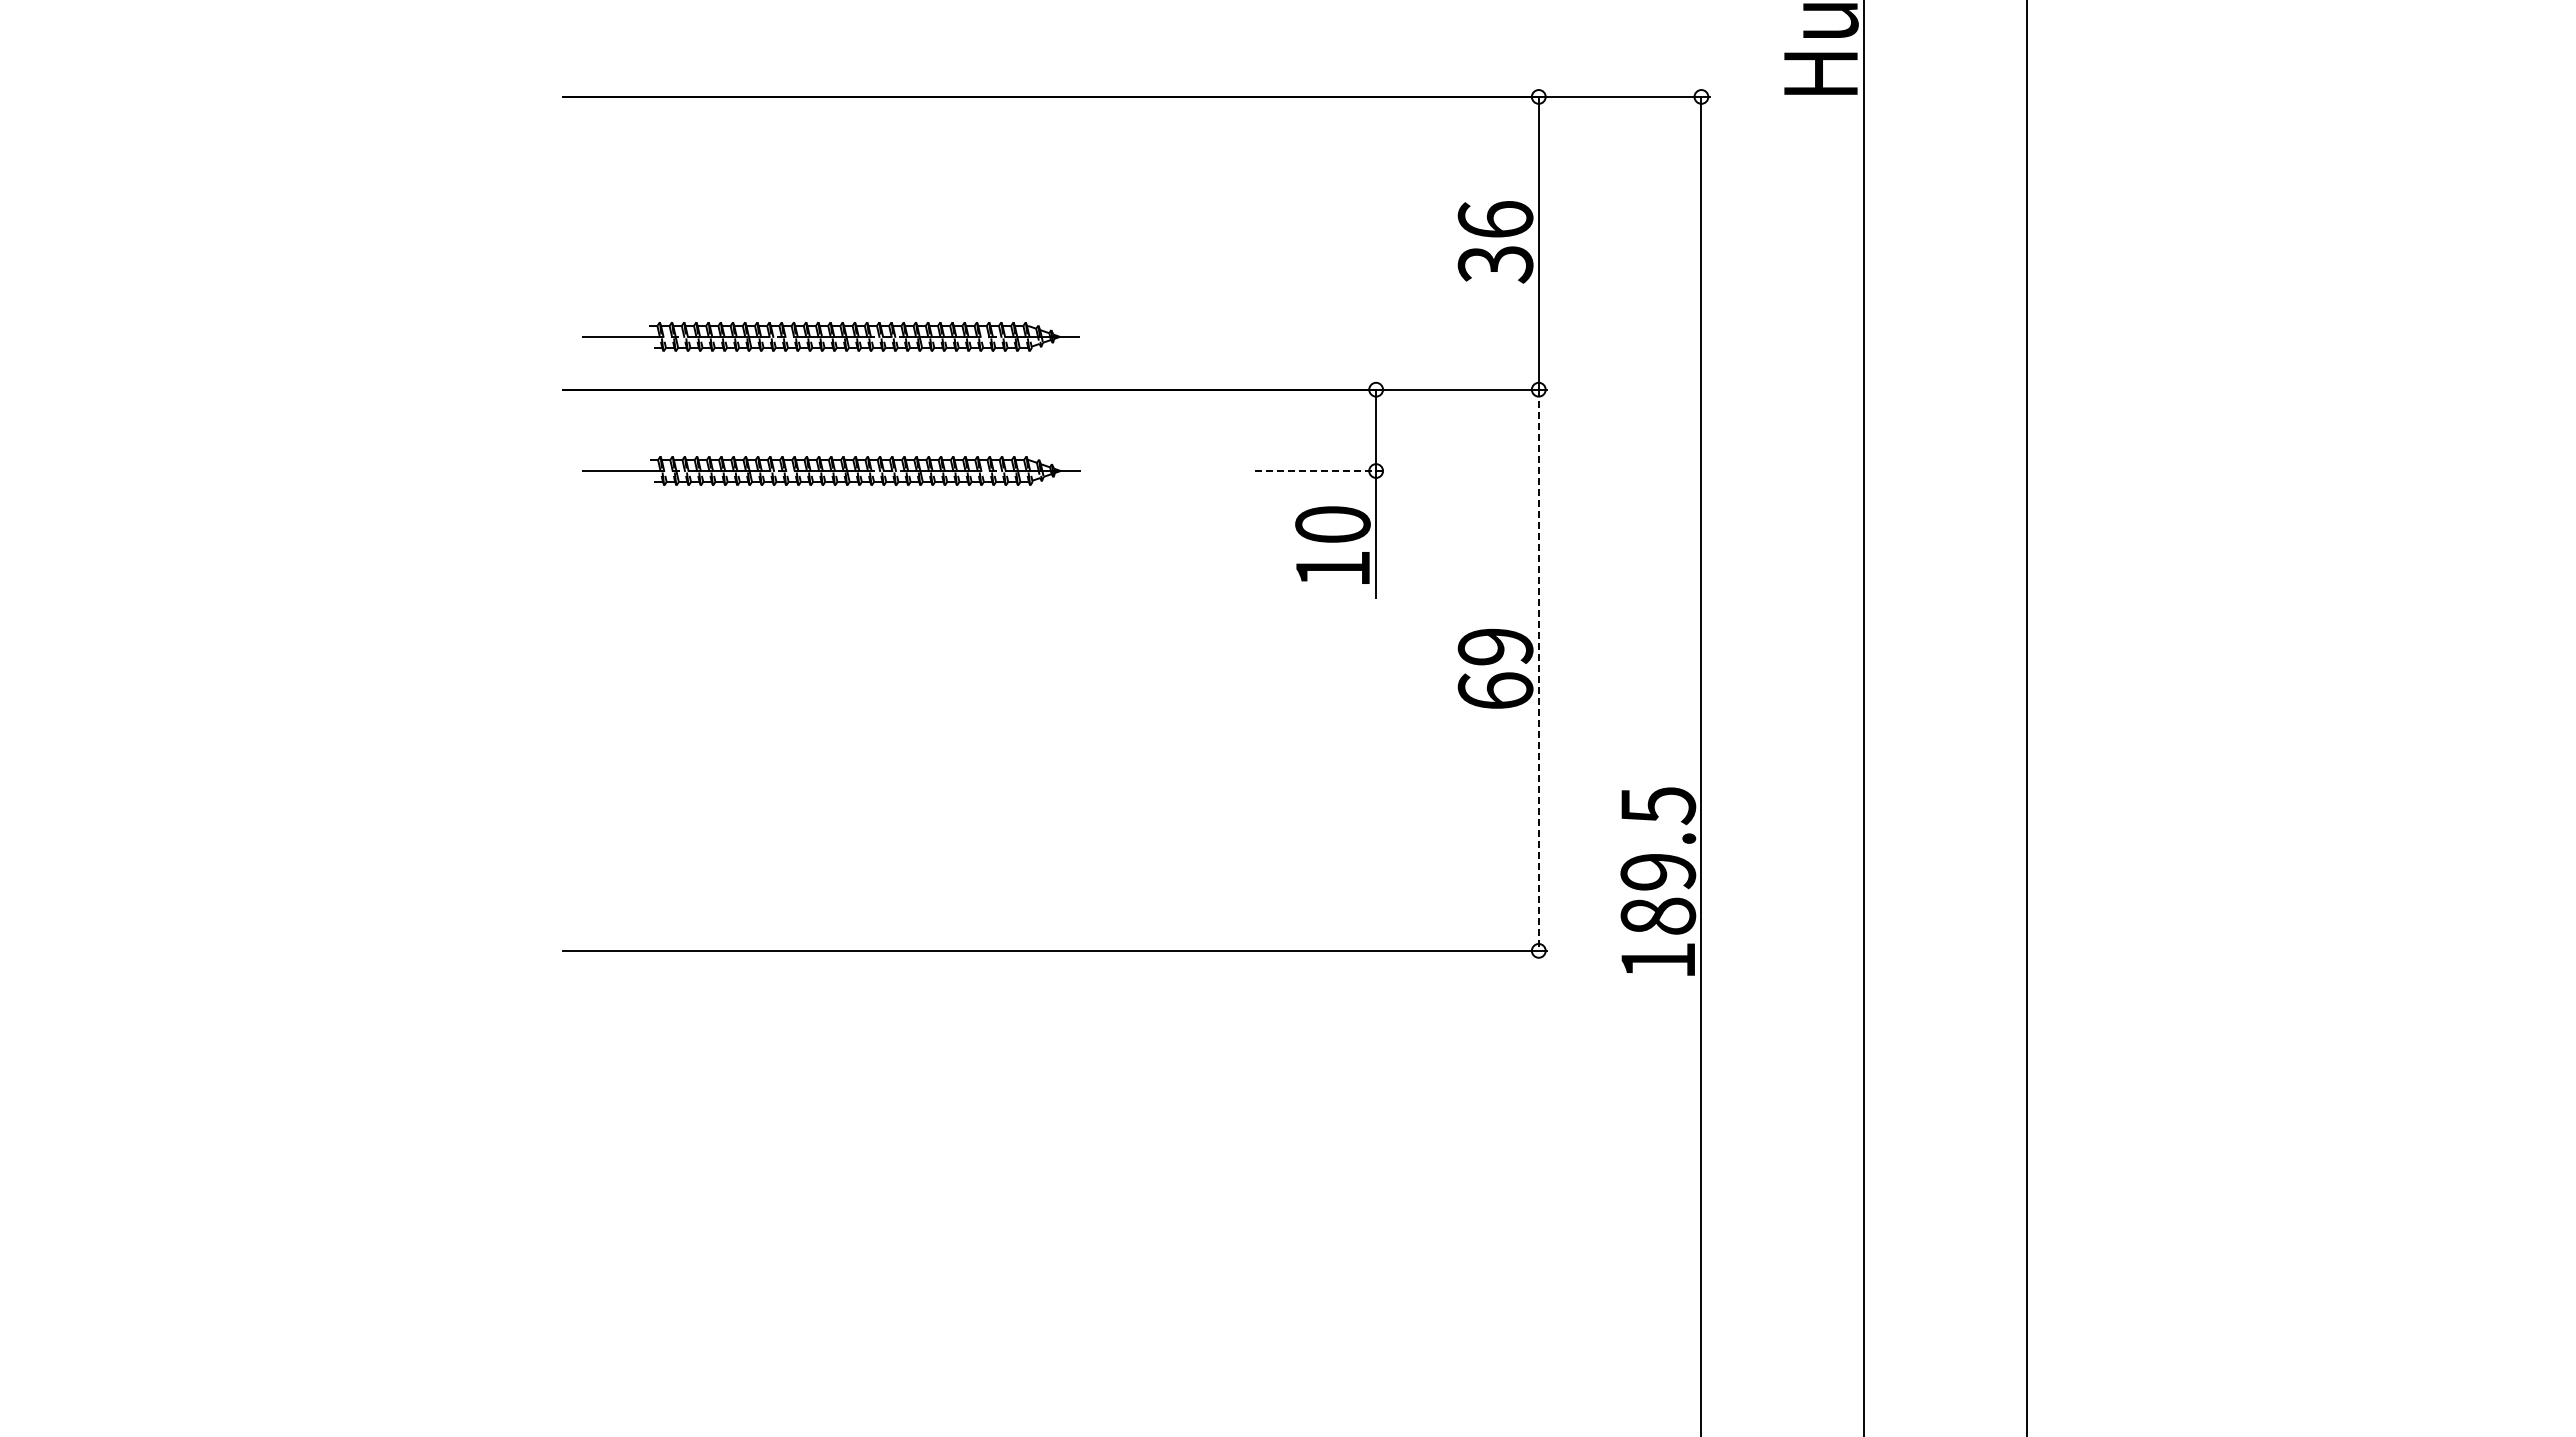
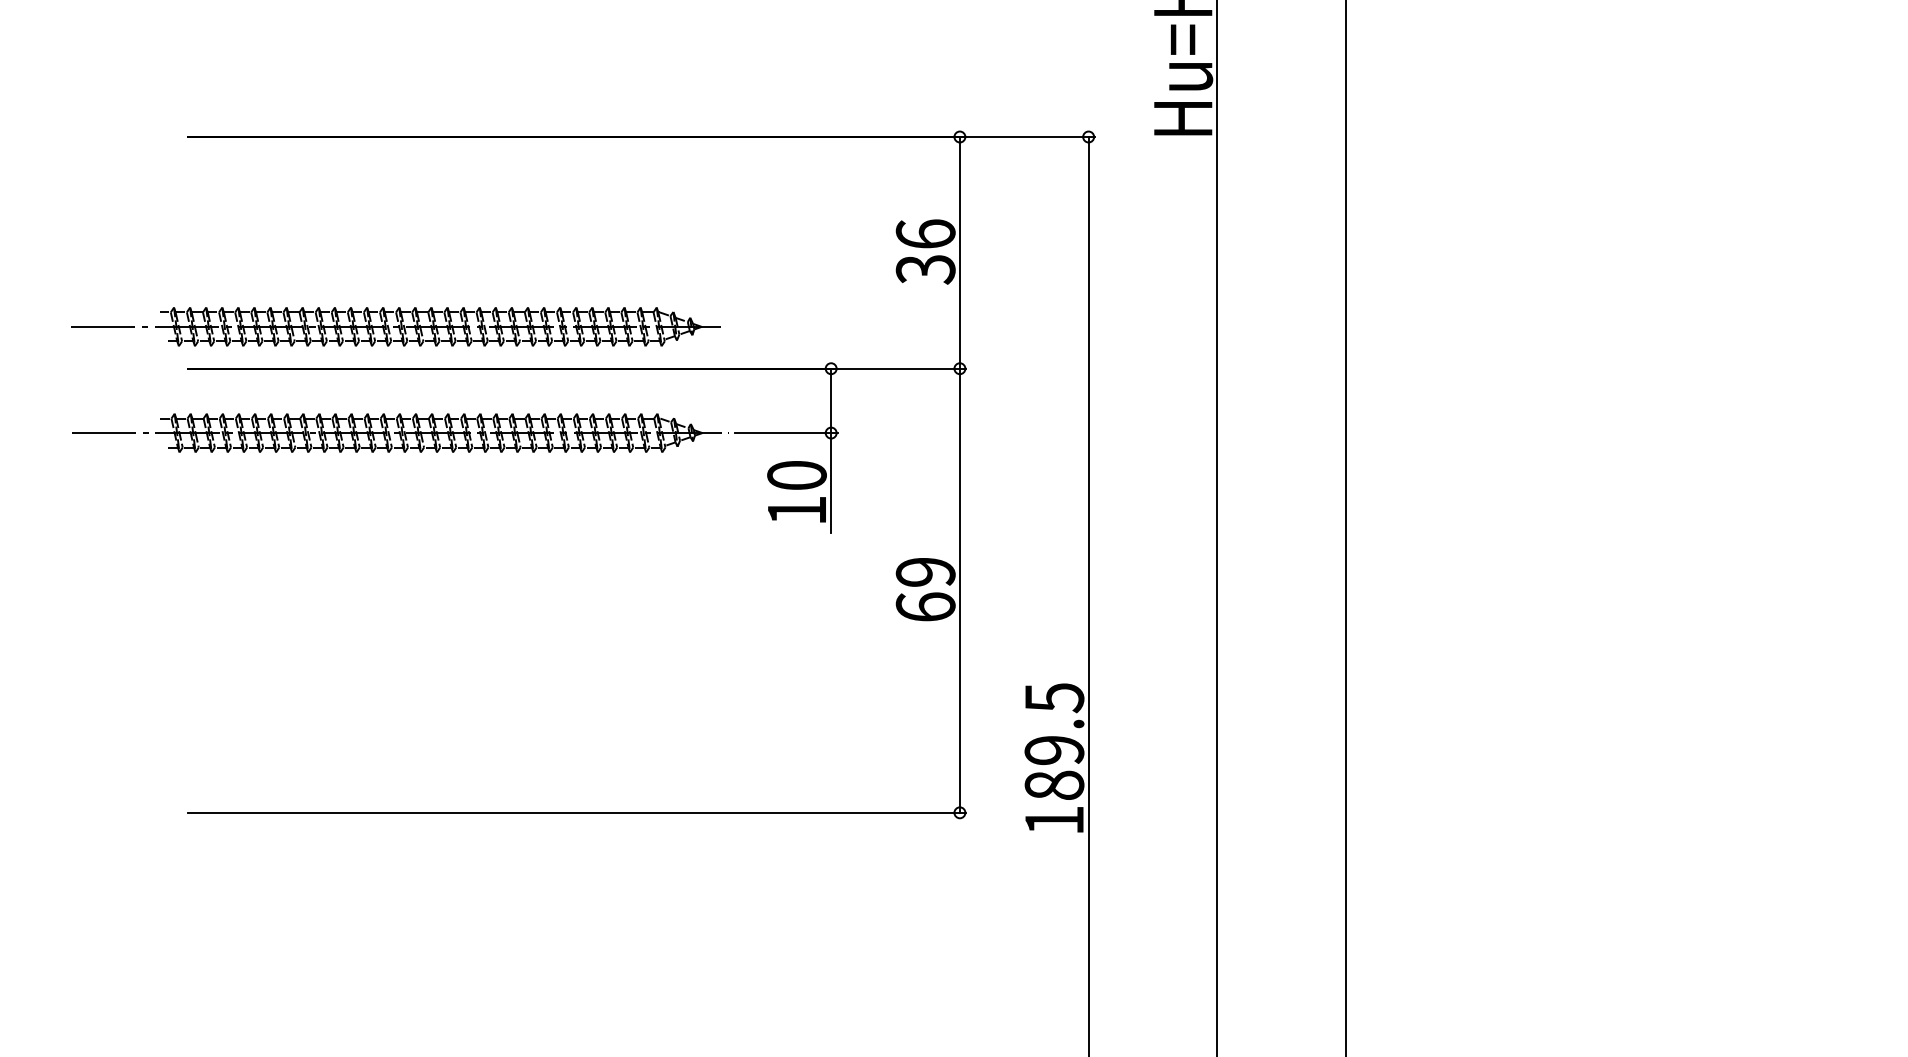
part: (830, 336) -> (399, 326), size x1.67
part: (831, 470) -> (400, 432), size x1.67
line: (1319, 471) -> (786, 433), dashed -> solid
line: (1538, 670) -> (959, 590), dashed -> solid

